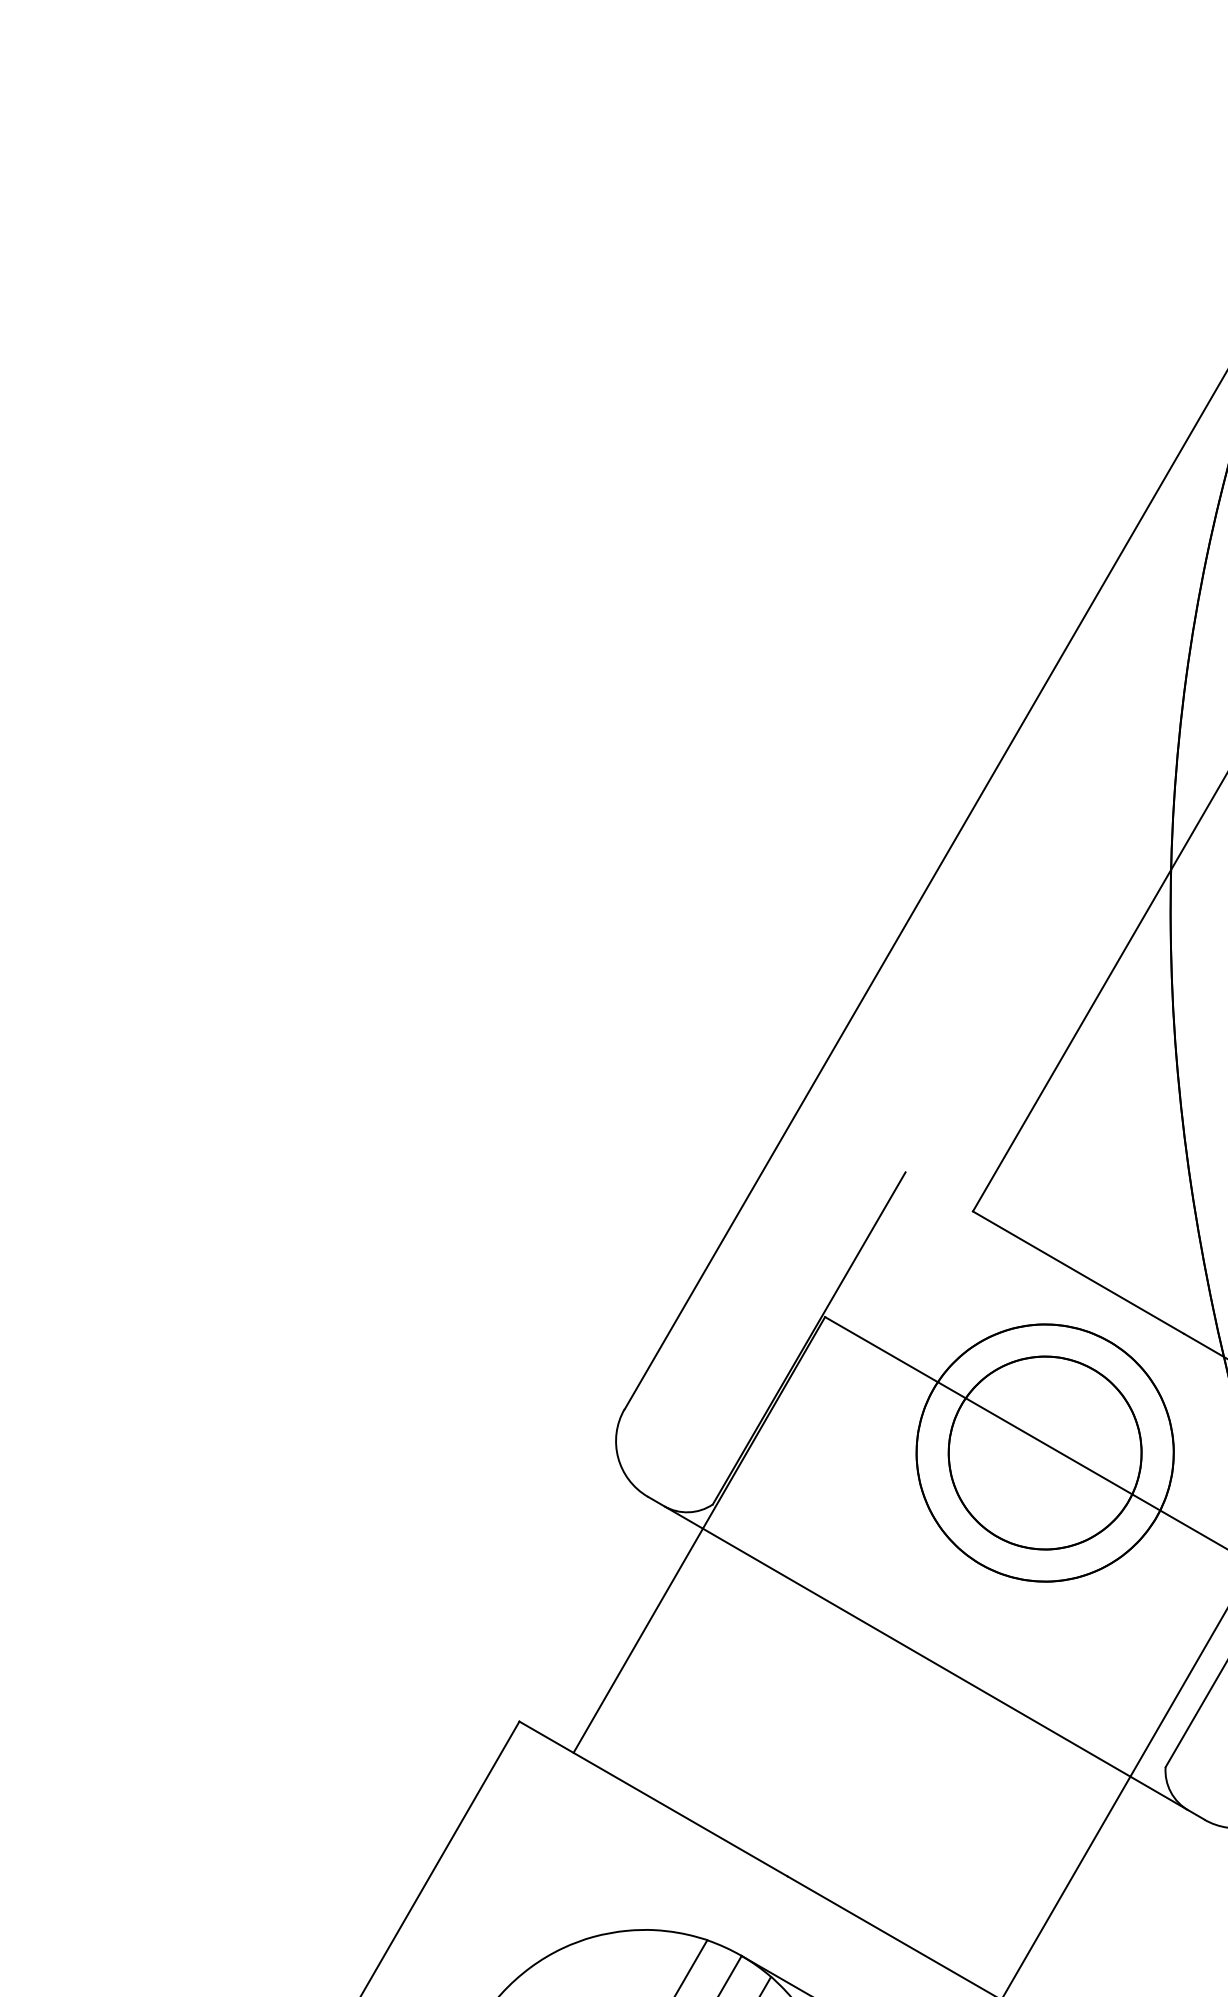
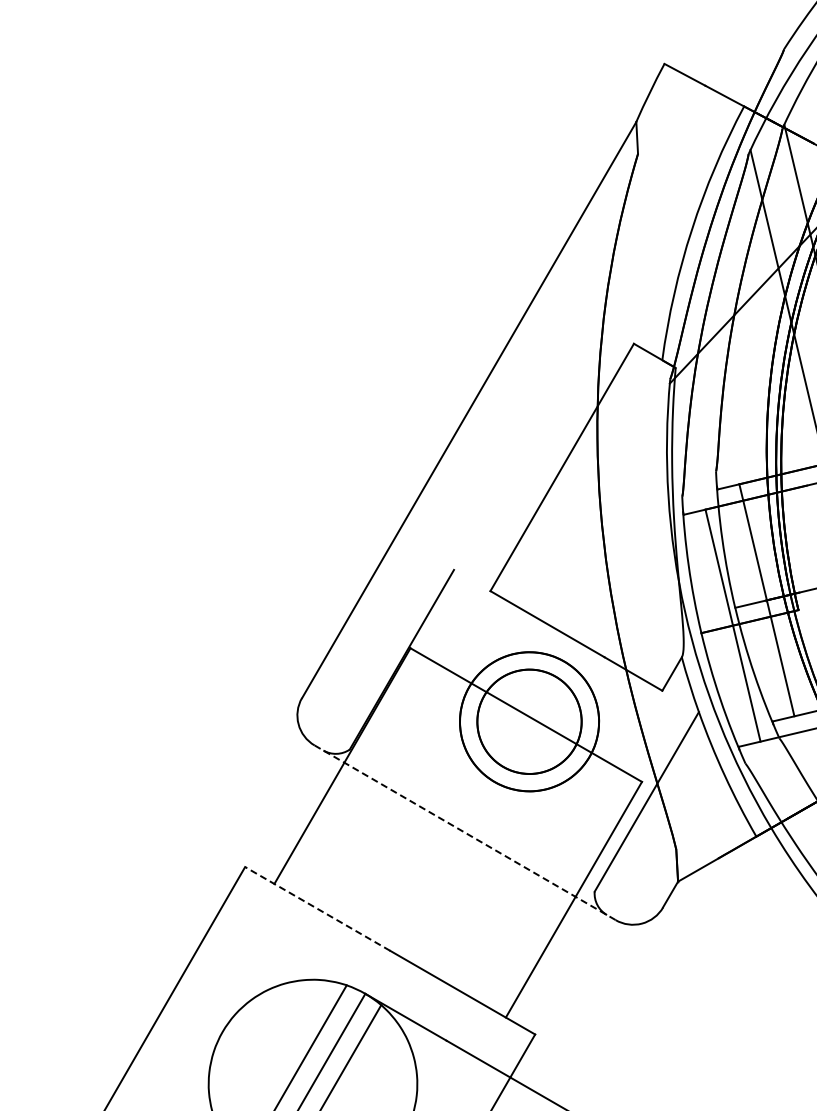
line: (926, 1657) -> (465, 832), solid -> dashed
line: (653, 1798) -> (317, 908), solid -> dashed

